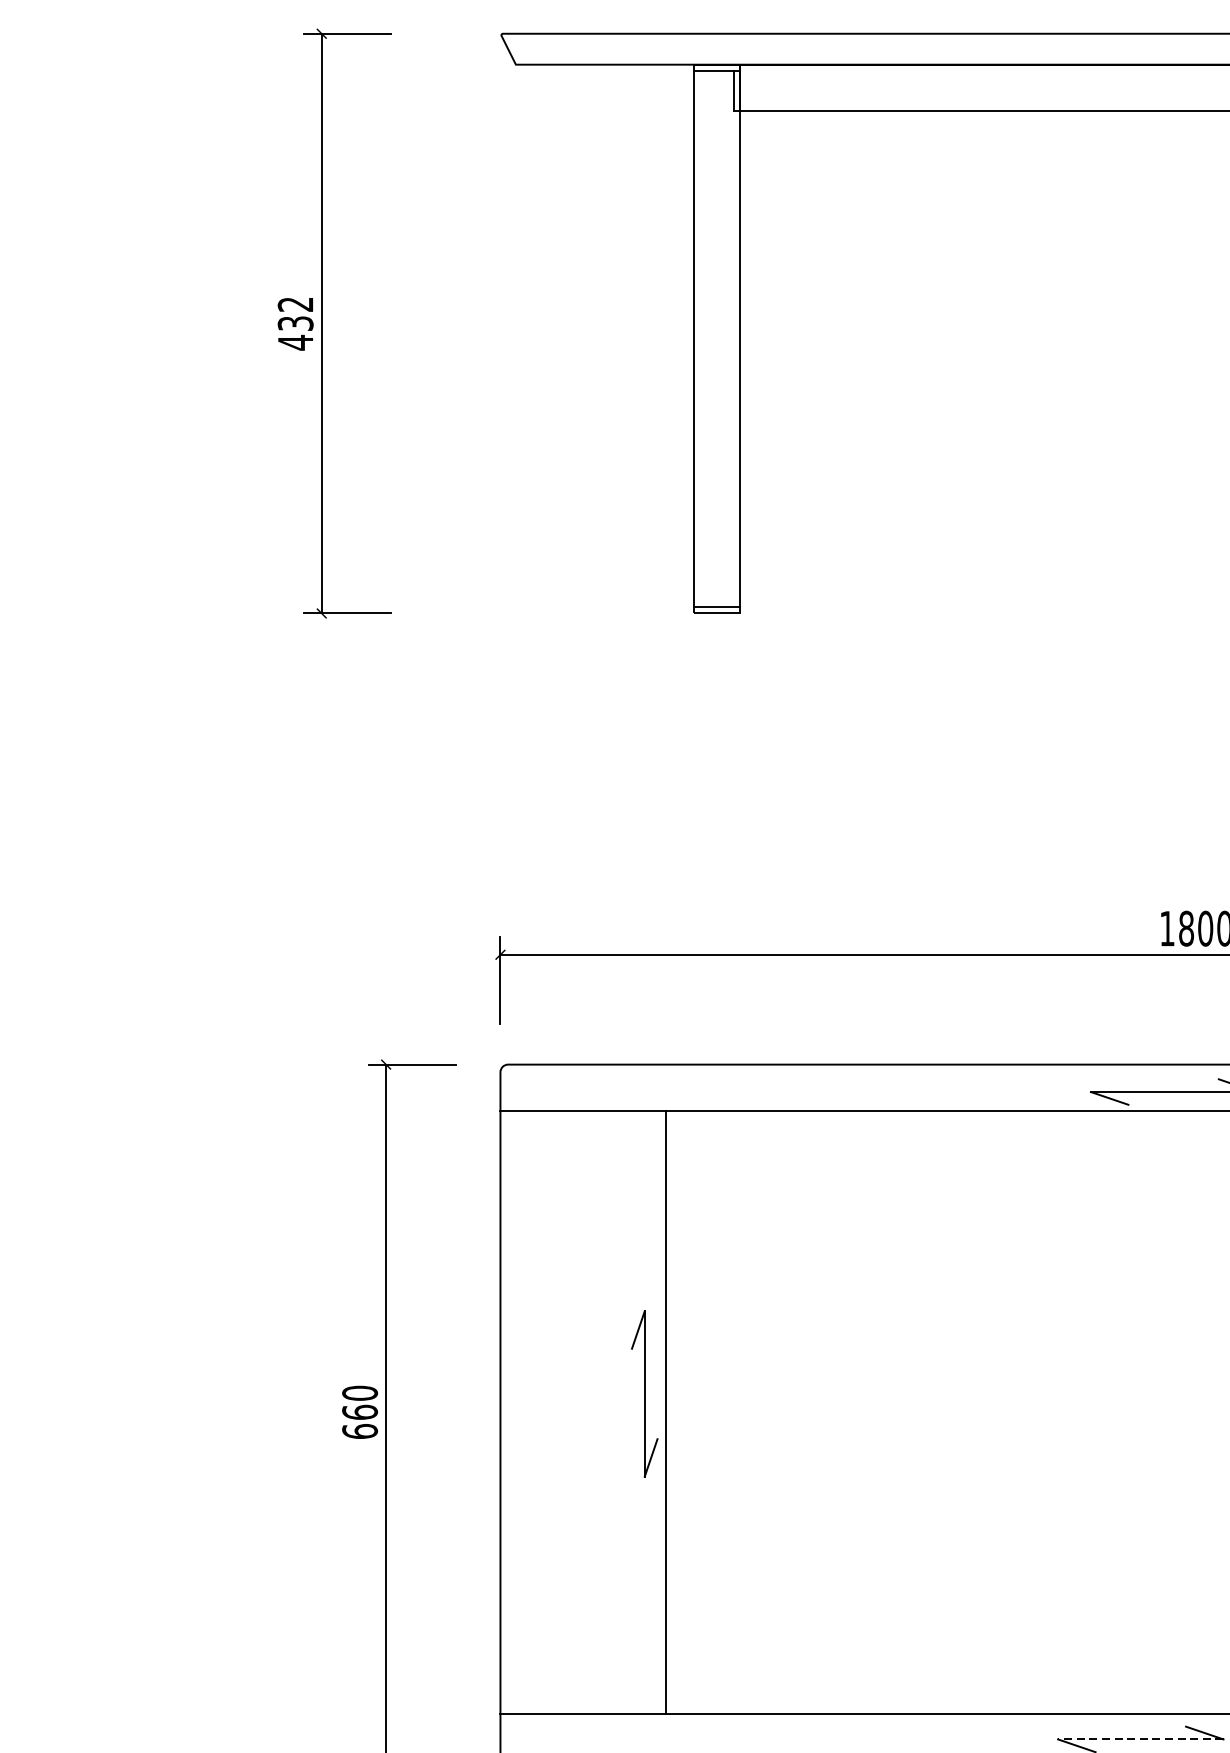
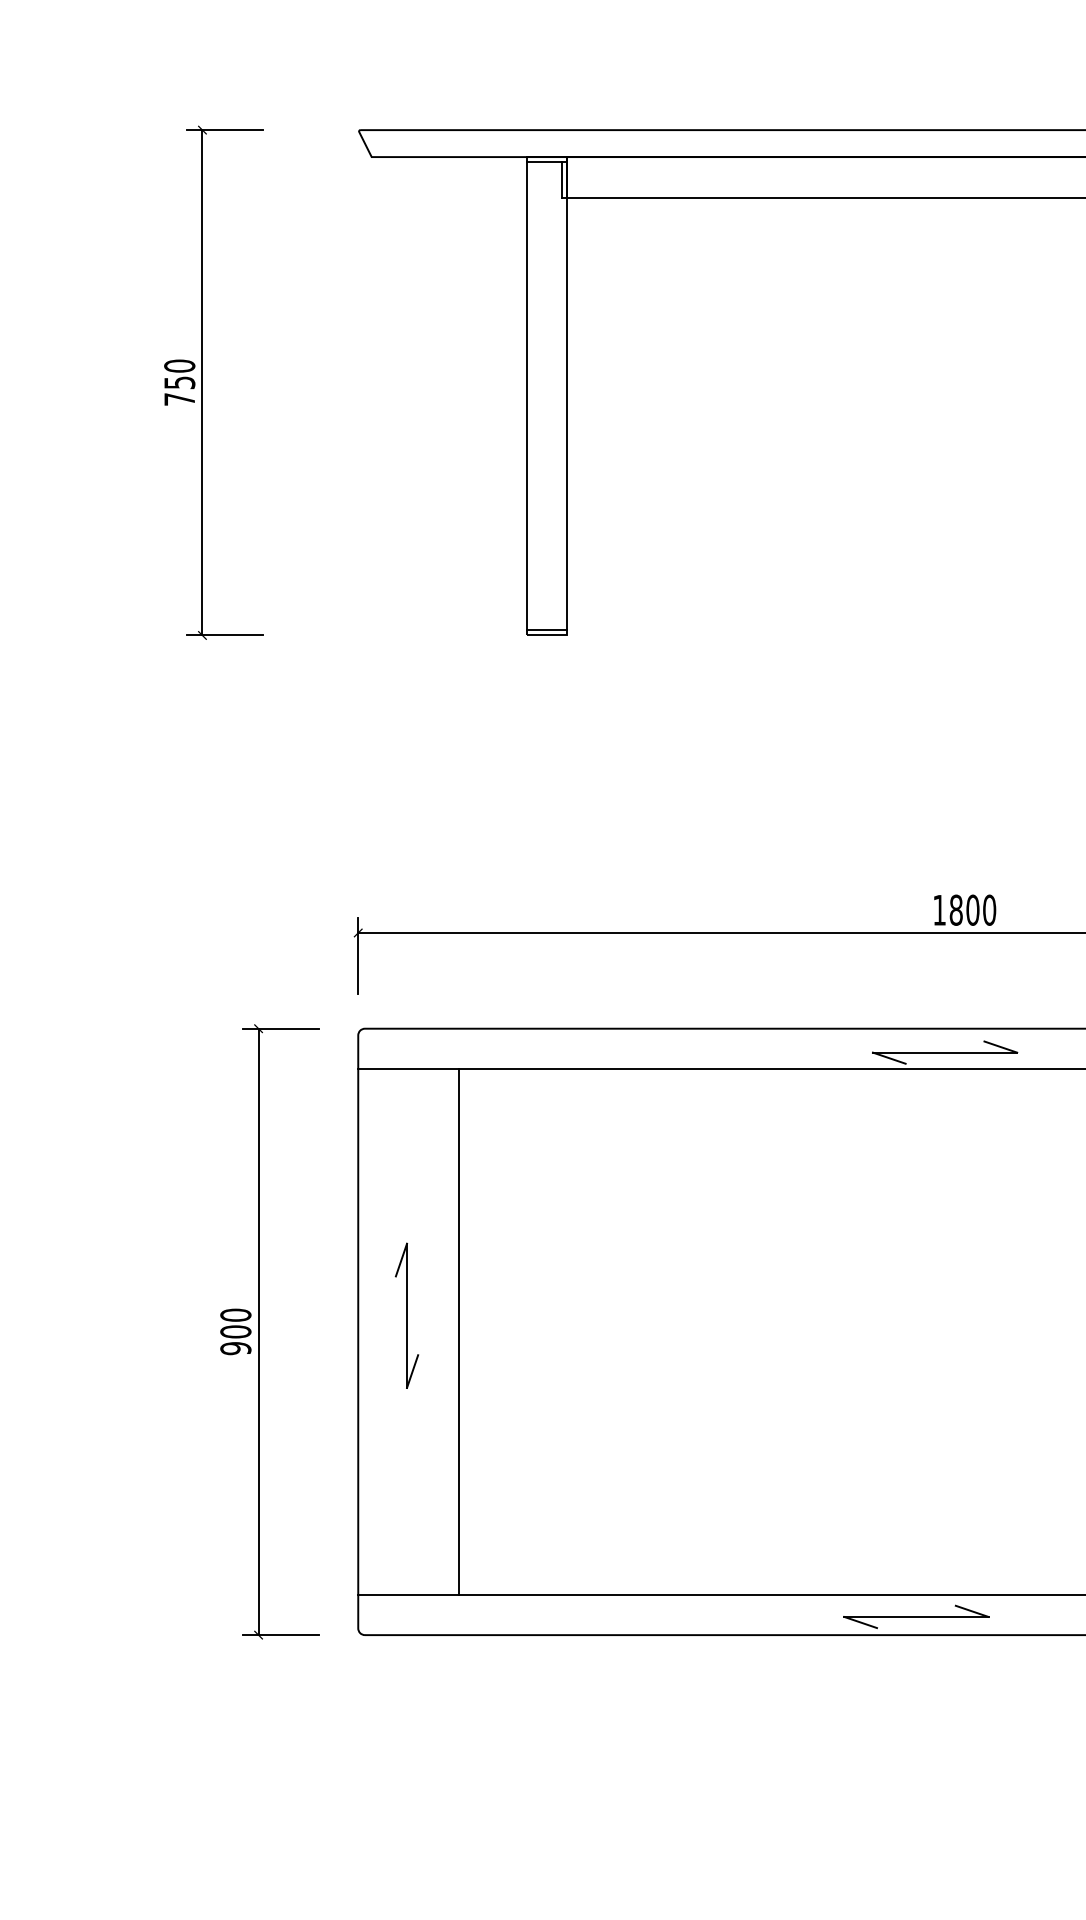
text: (295, 323) -> (179, 382), 432 -> 750
part: (644, 1393) -> (406, 1315), moved
line: (665, 1411) -> (459, 1331), moved
text: (359, 1422) -> (235, 1340), 660 -> 900
line: (1139, 1738) -> (915, 1616), dashed -> solid

